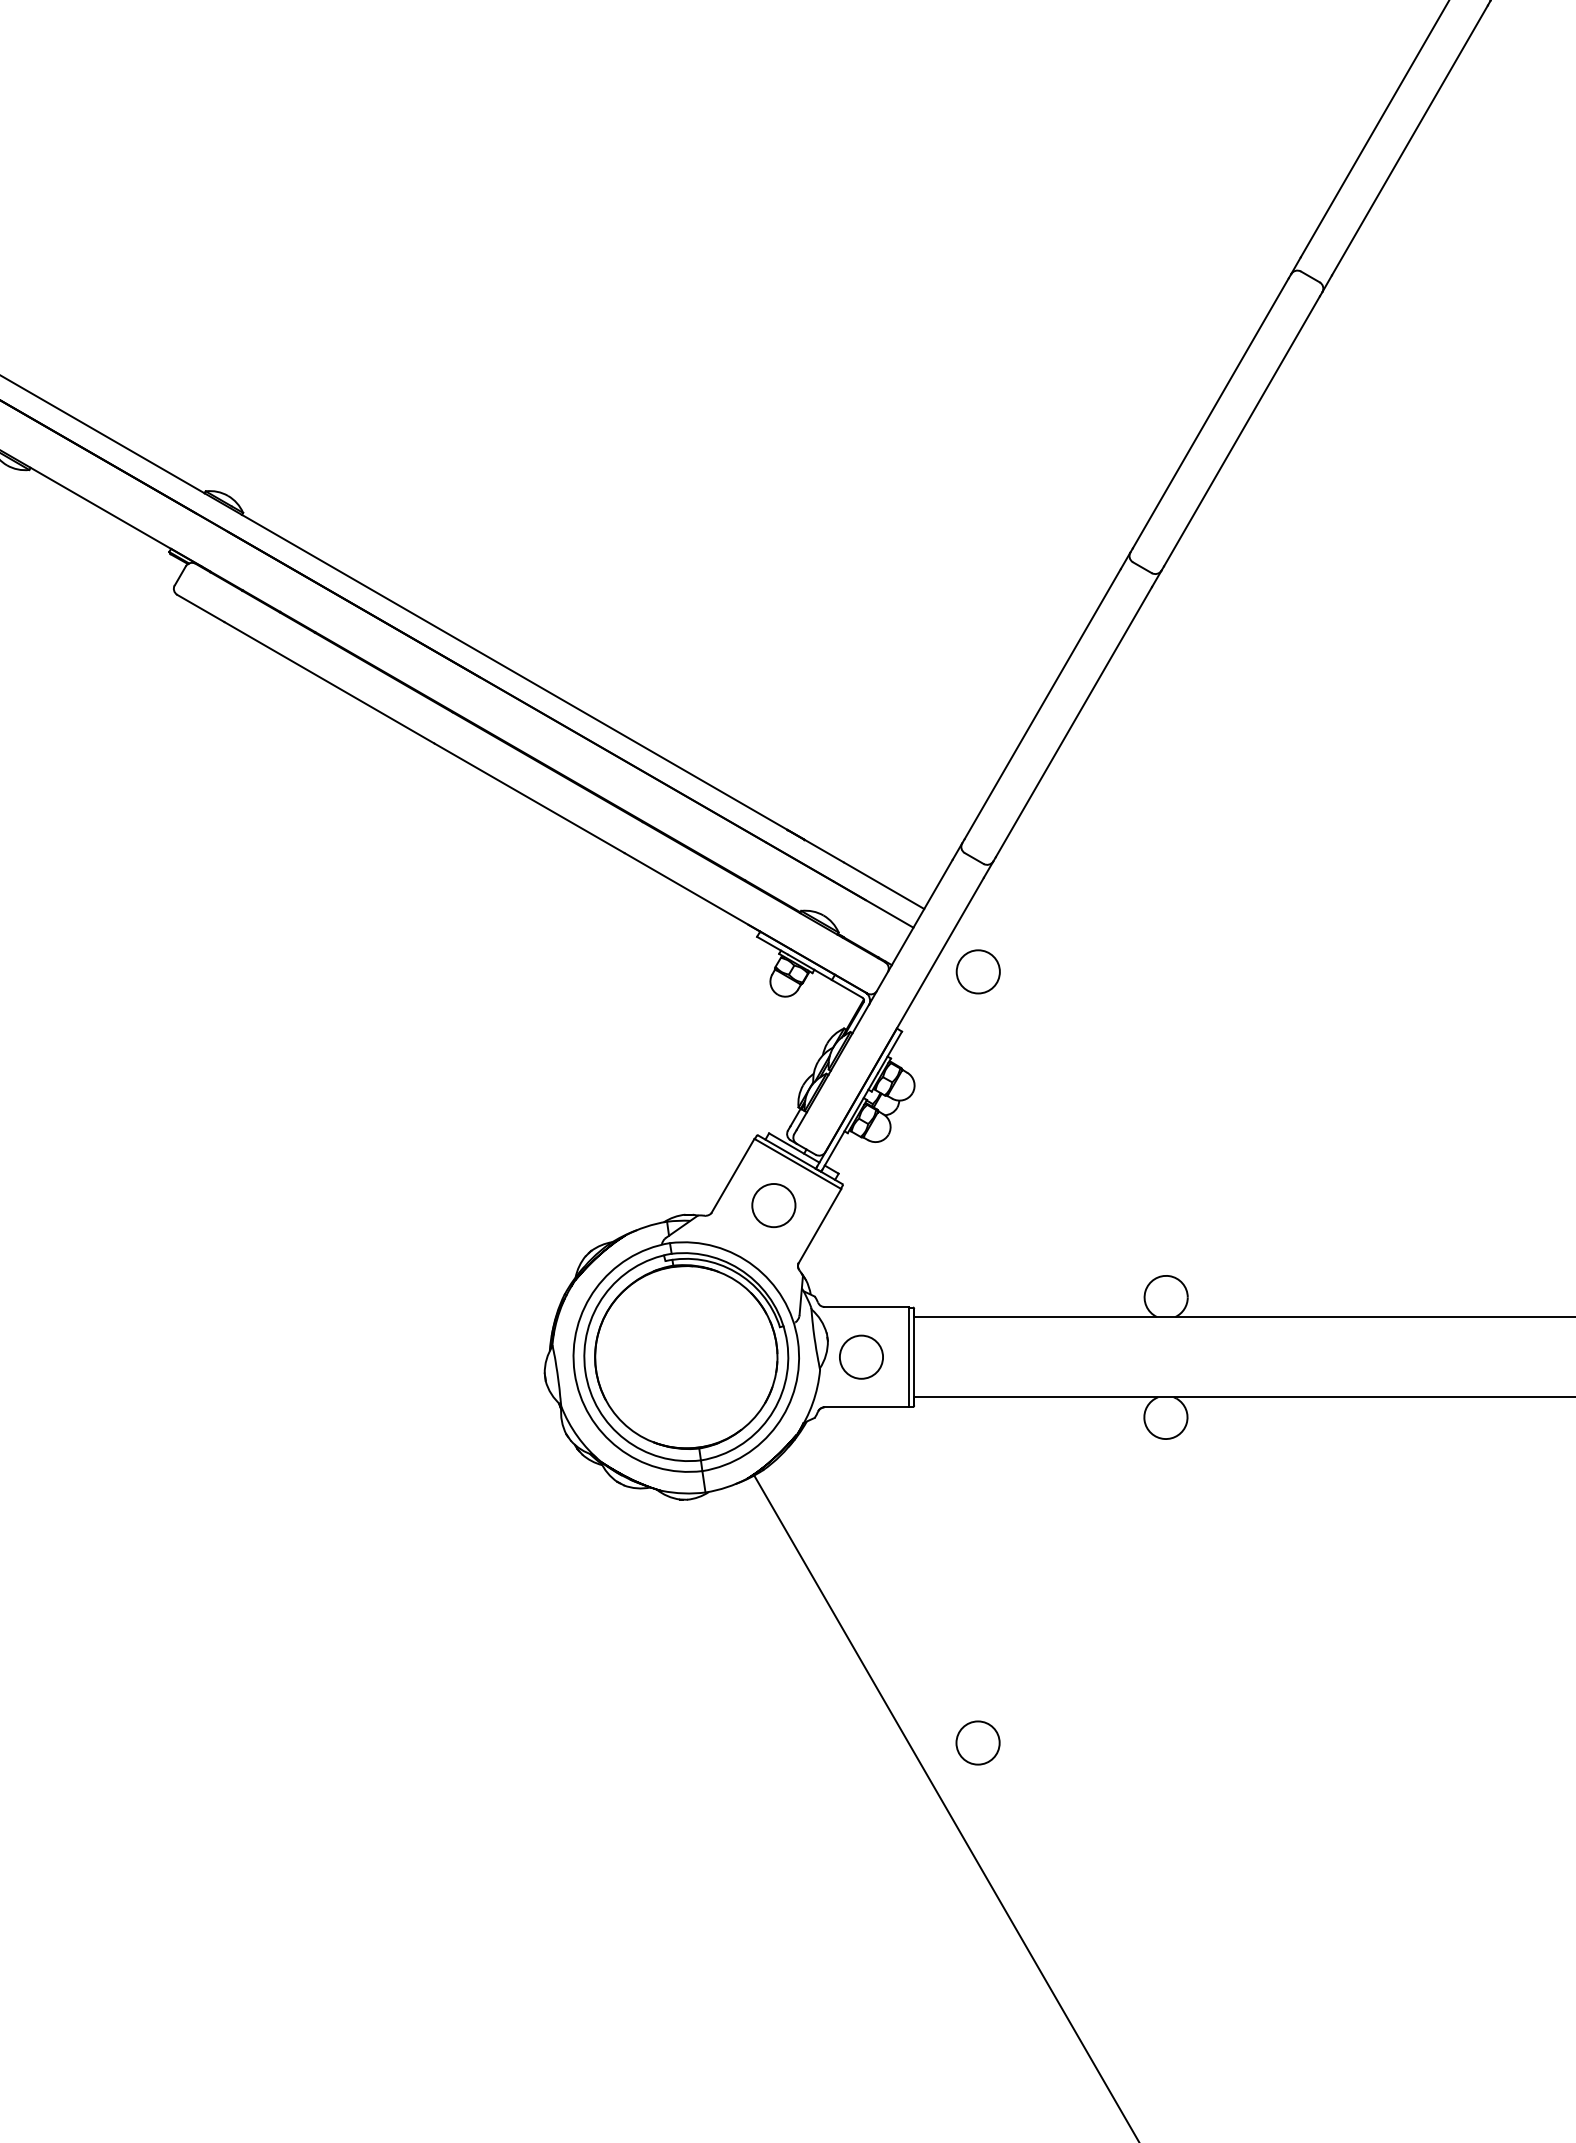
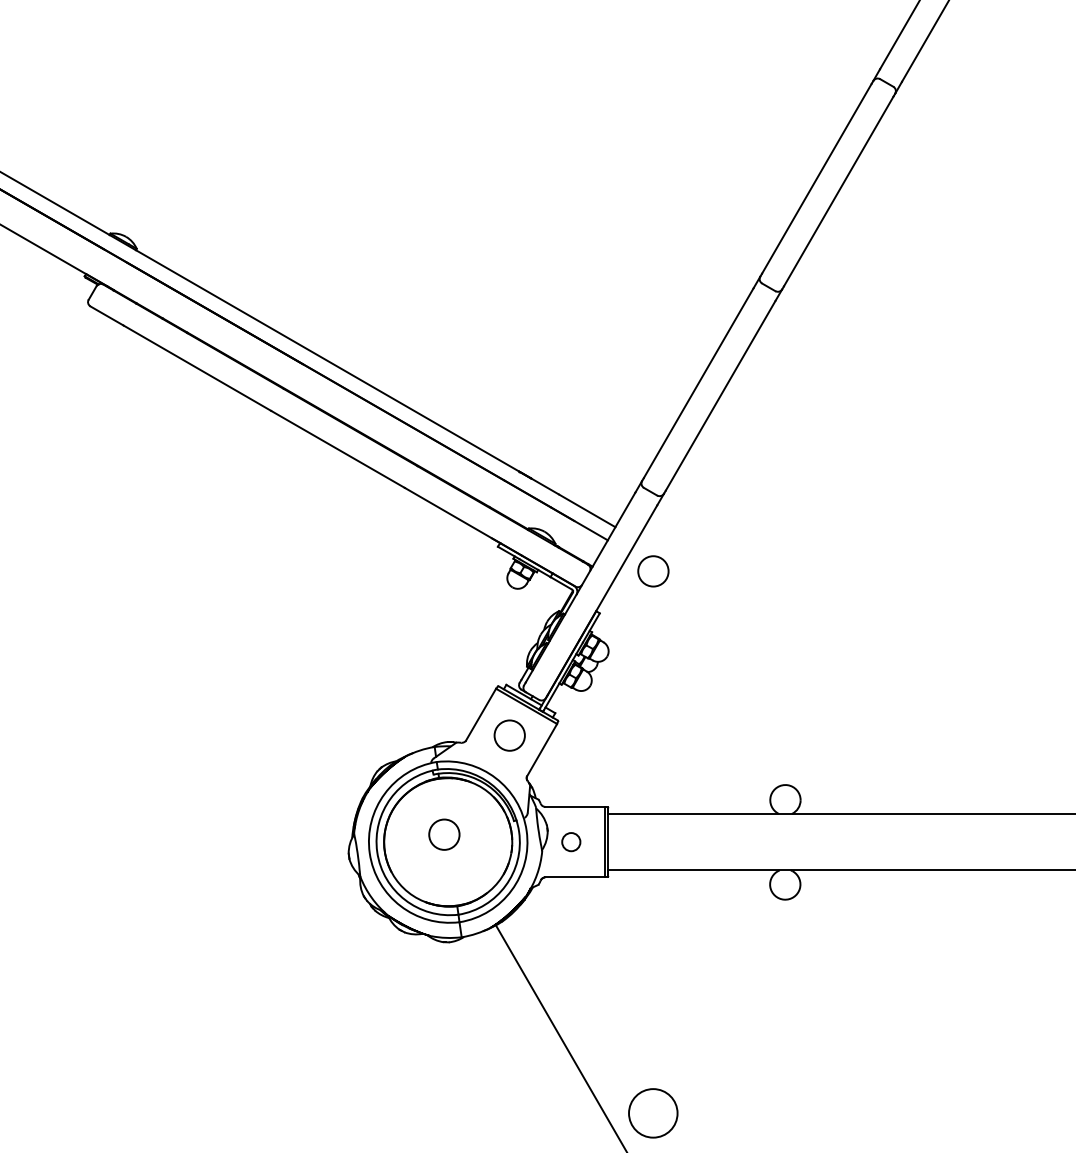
circle: (680, 1346) -> (444, 834), added
circle: (861, 1356) -> (571, 841), size x0.6
circle: (977, 1742) -> (652, 1112), size x1.6

